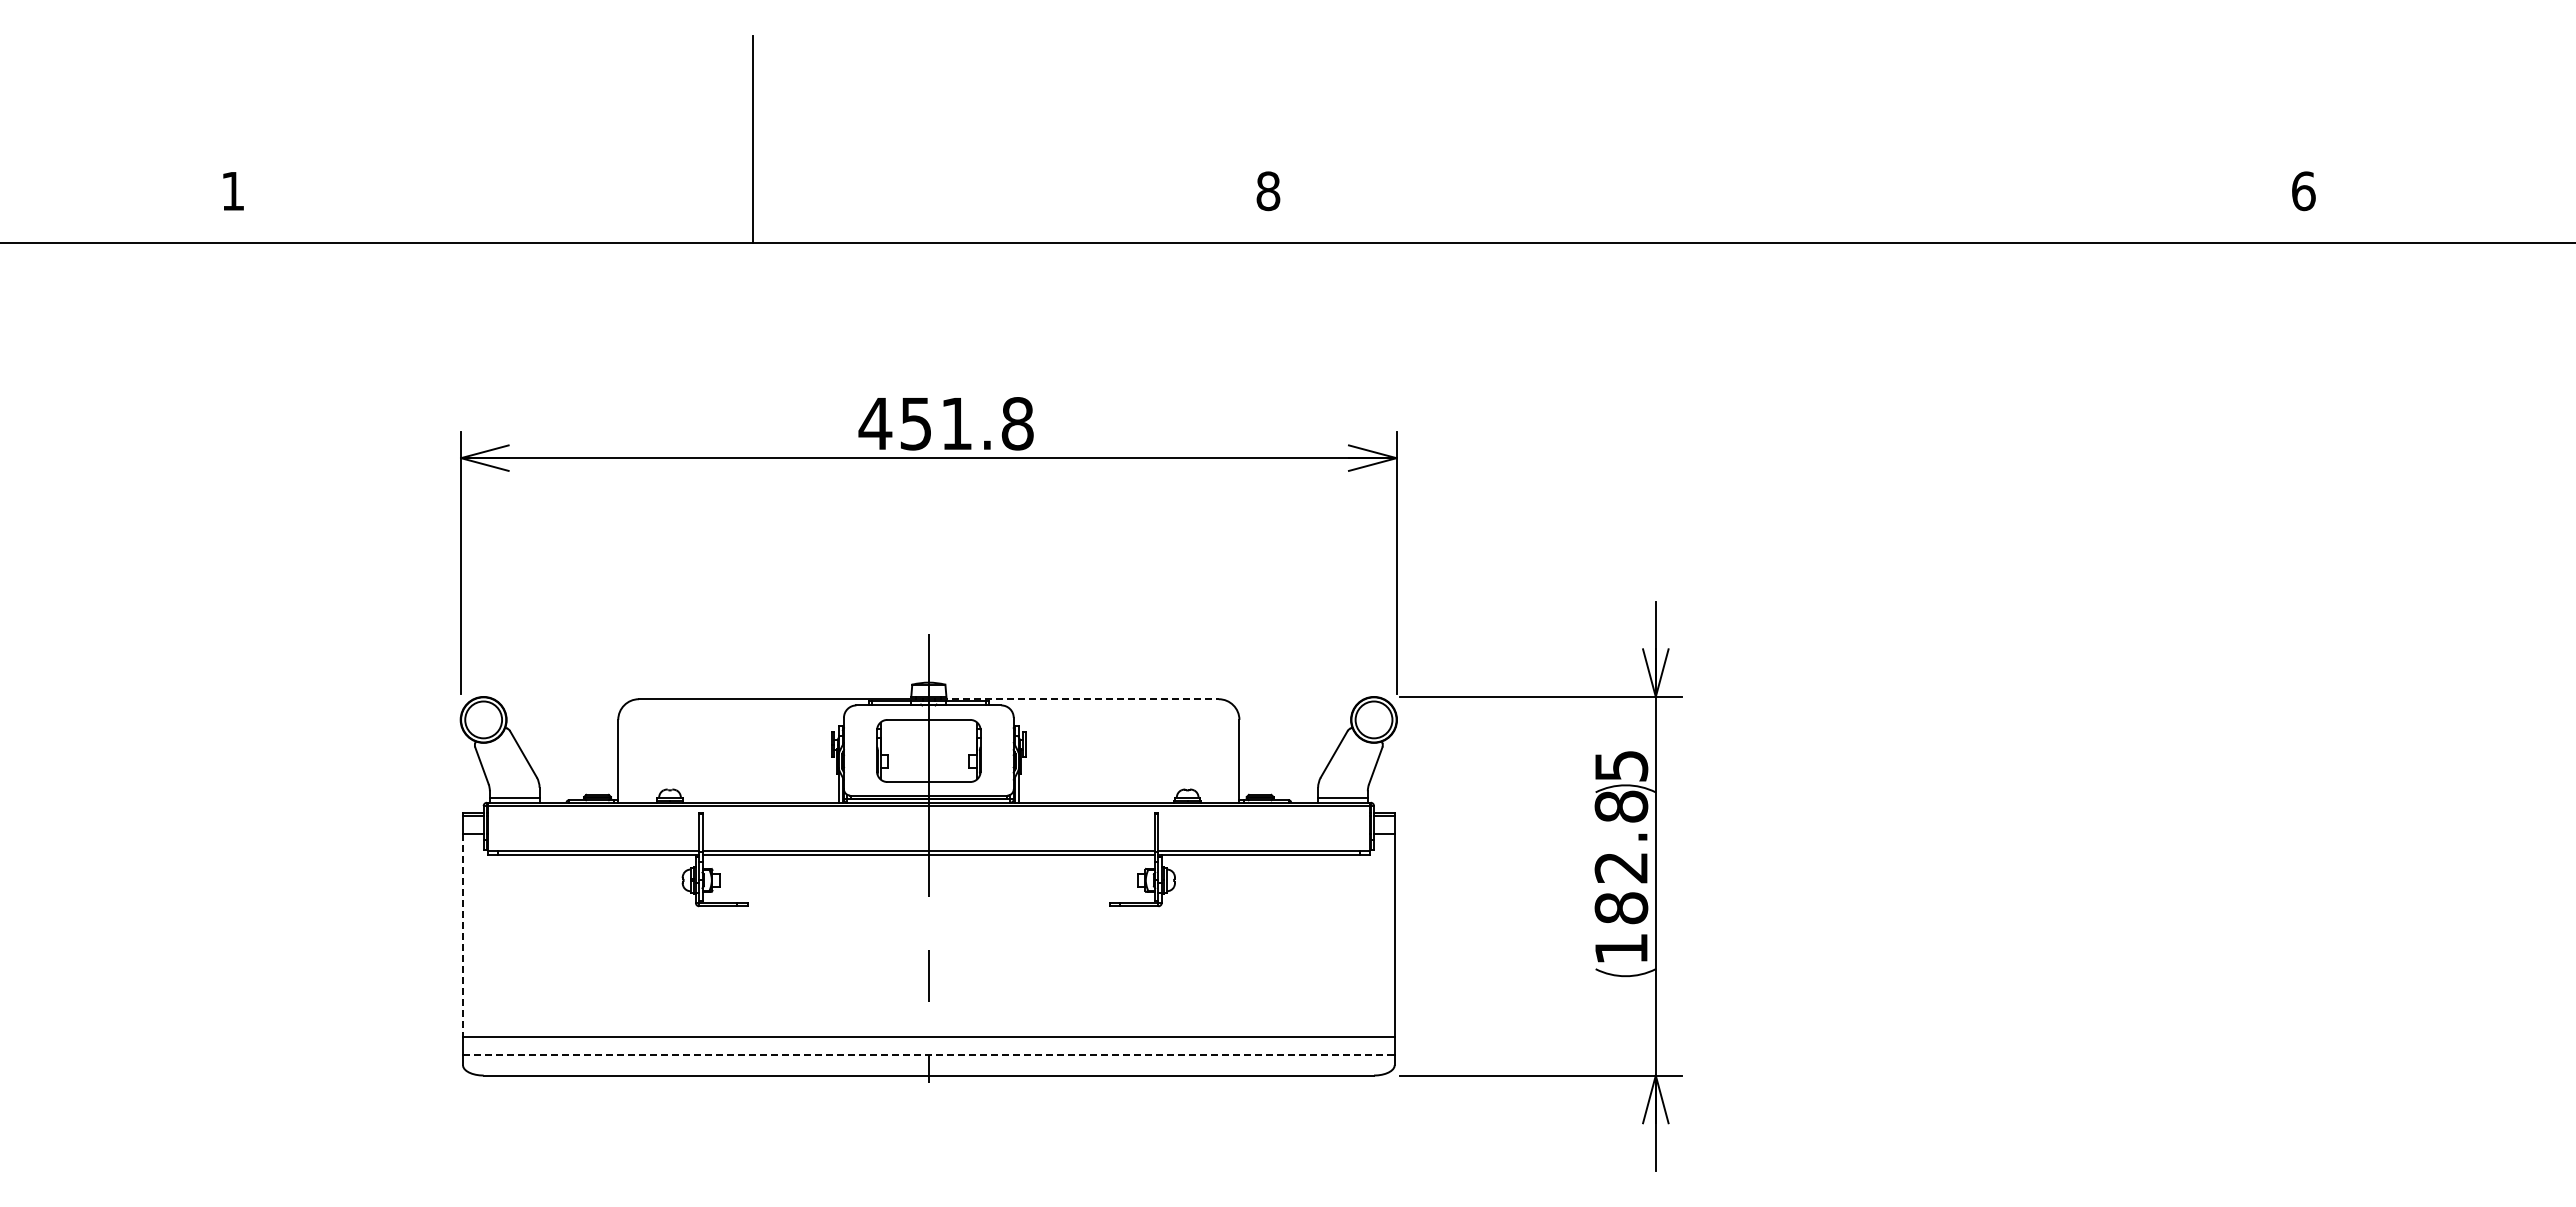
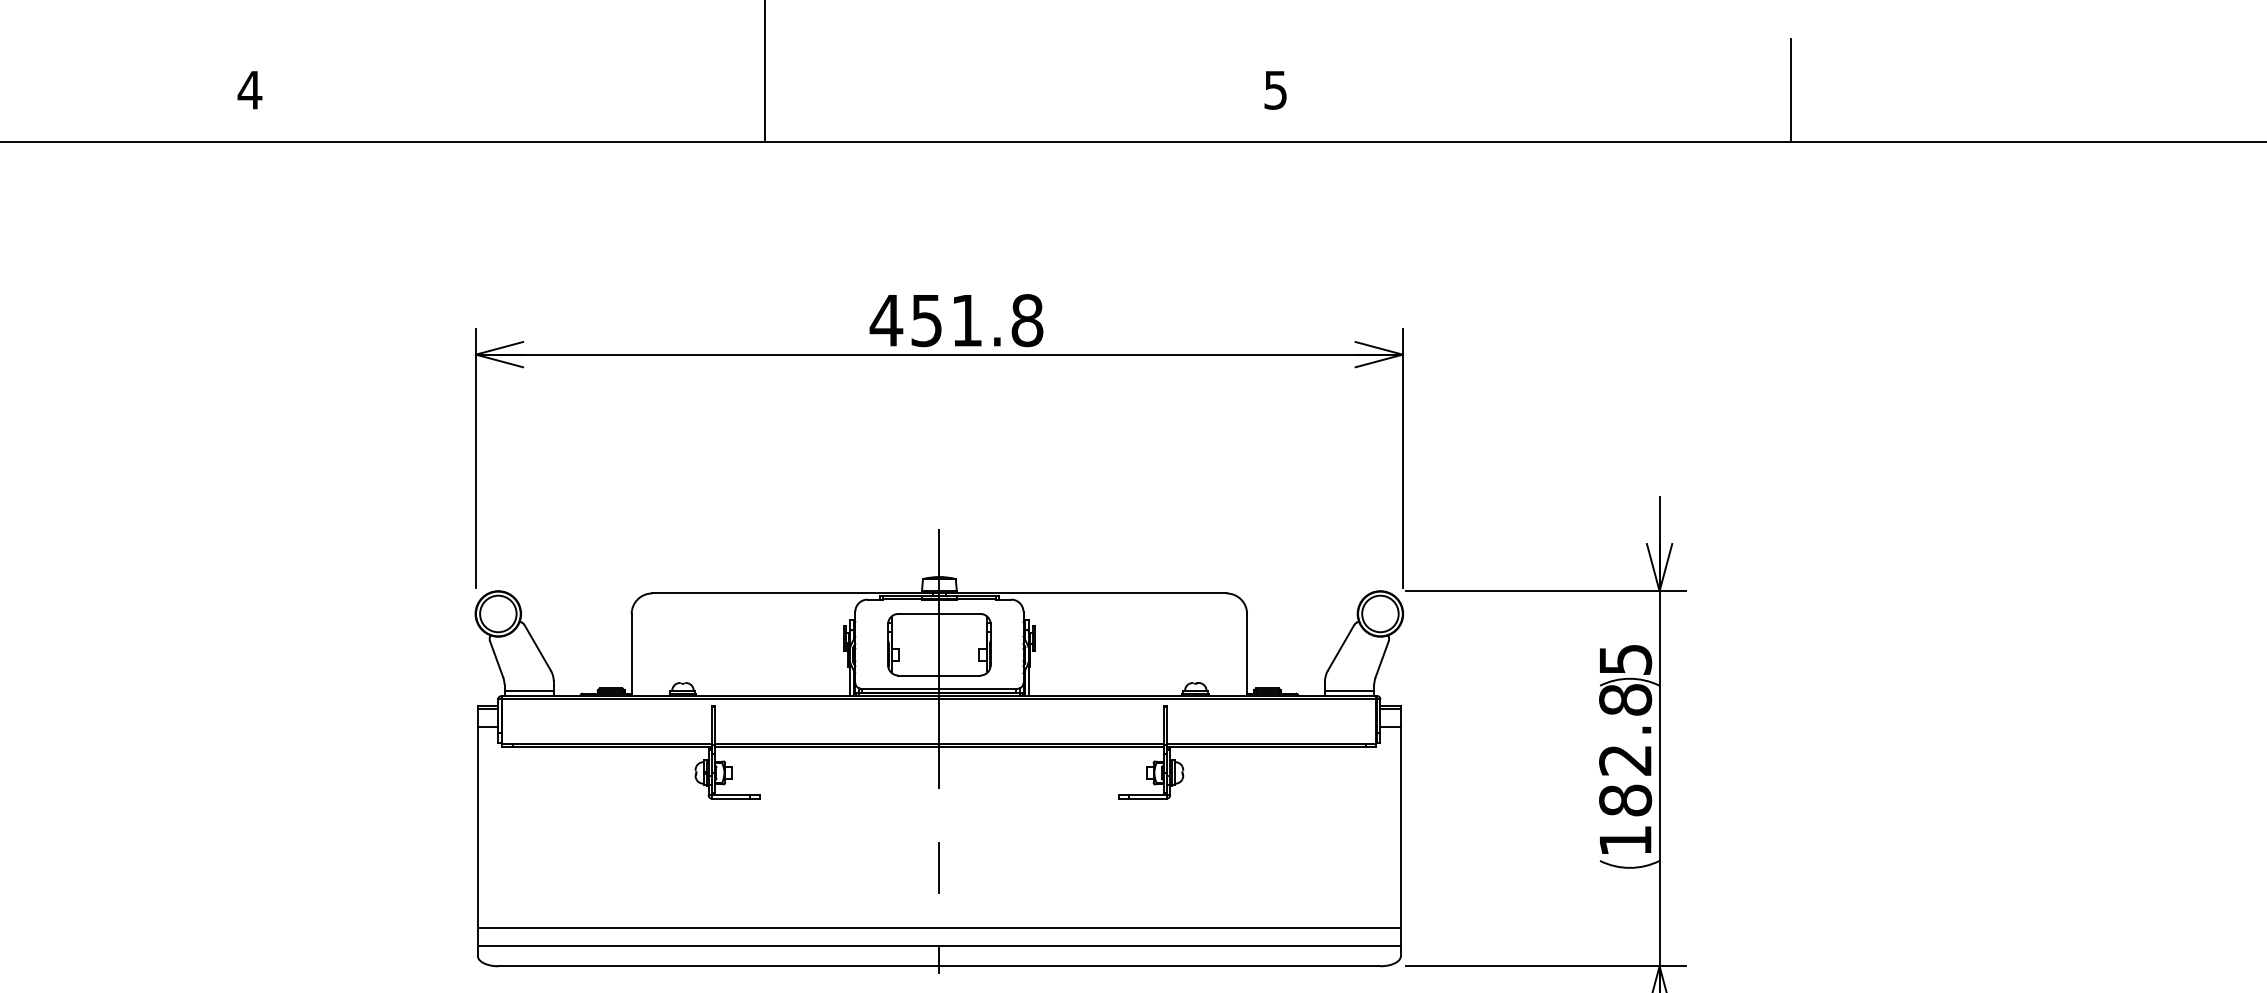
text: (232, 191) -> (249, 90), 1 -> 4
text: (1268, 191) -> (1275, 90), 8 -> 5
line: (1788, 191) -> (1791, 90), added
line: (1080, 699) -> (1089, 593), dashed -> solid
line: (462, 935) -> (477, 827), dashed -> solid
line: (928, 1054) -> (939, 945), dashed -> solid

